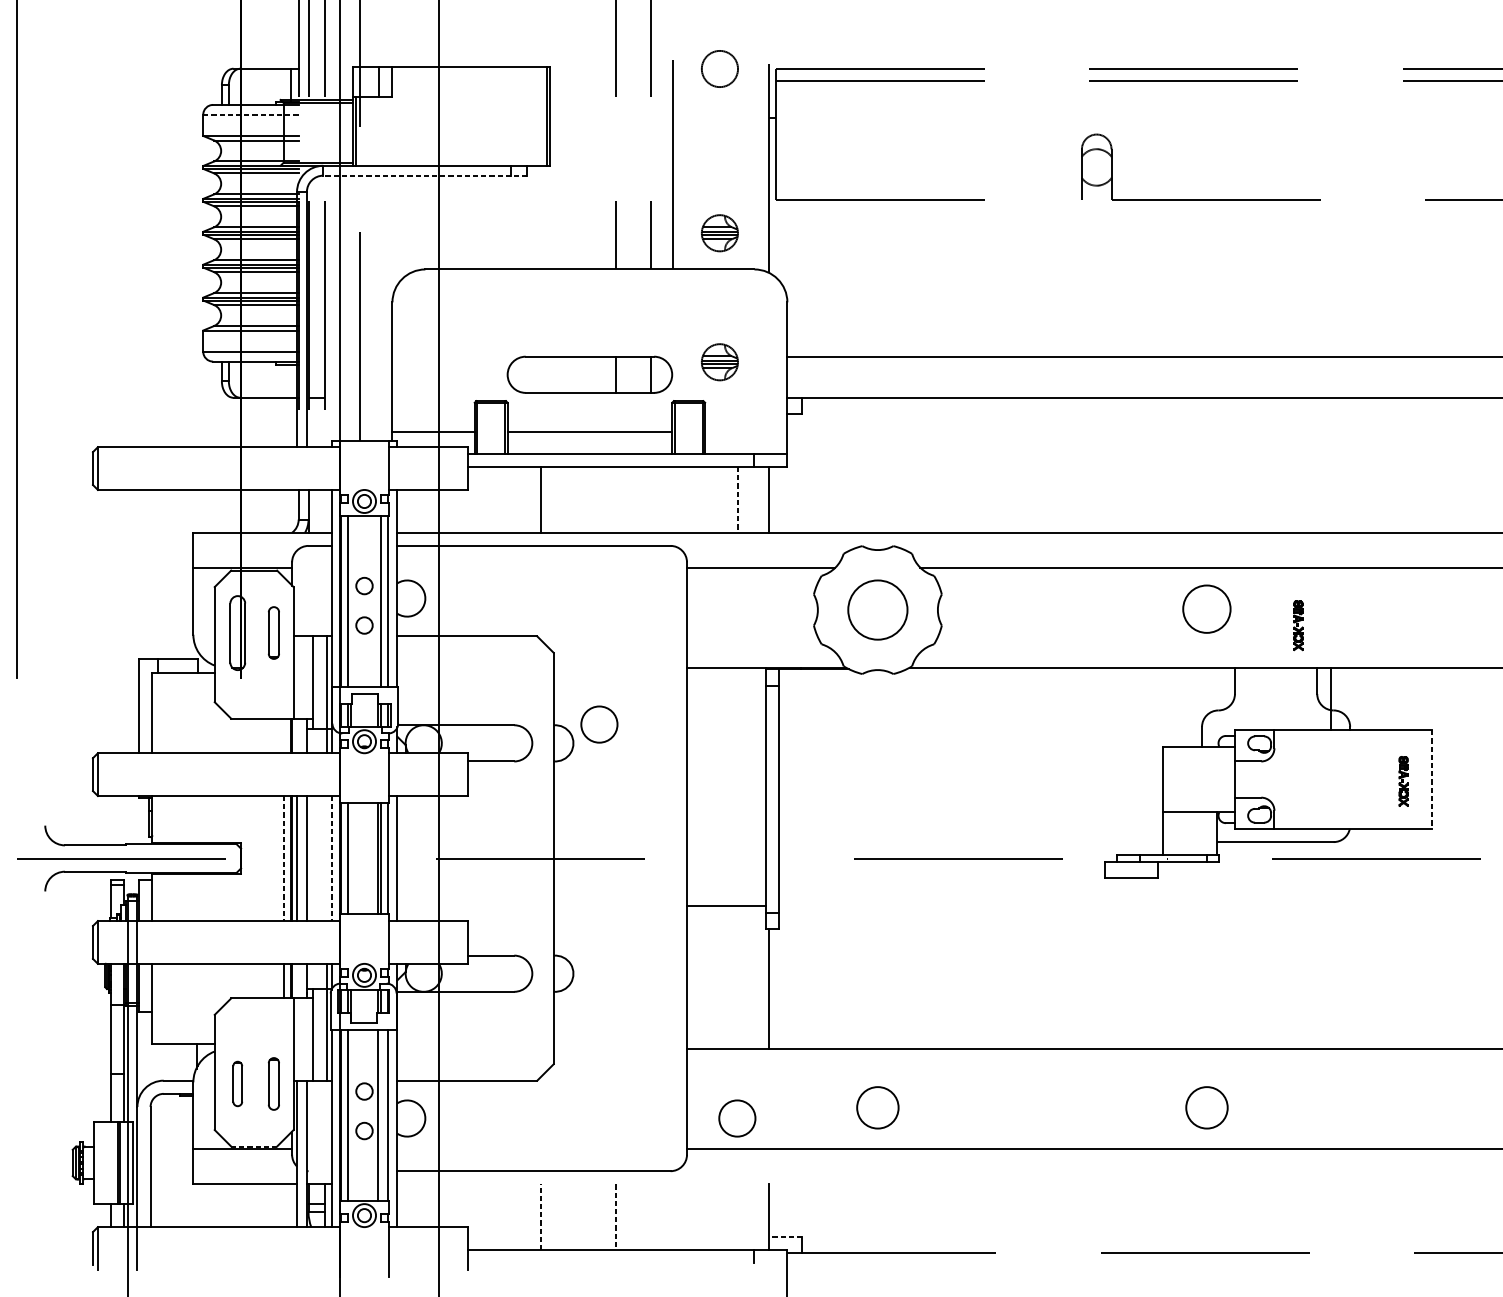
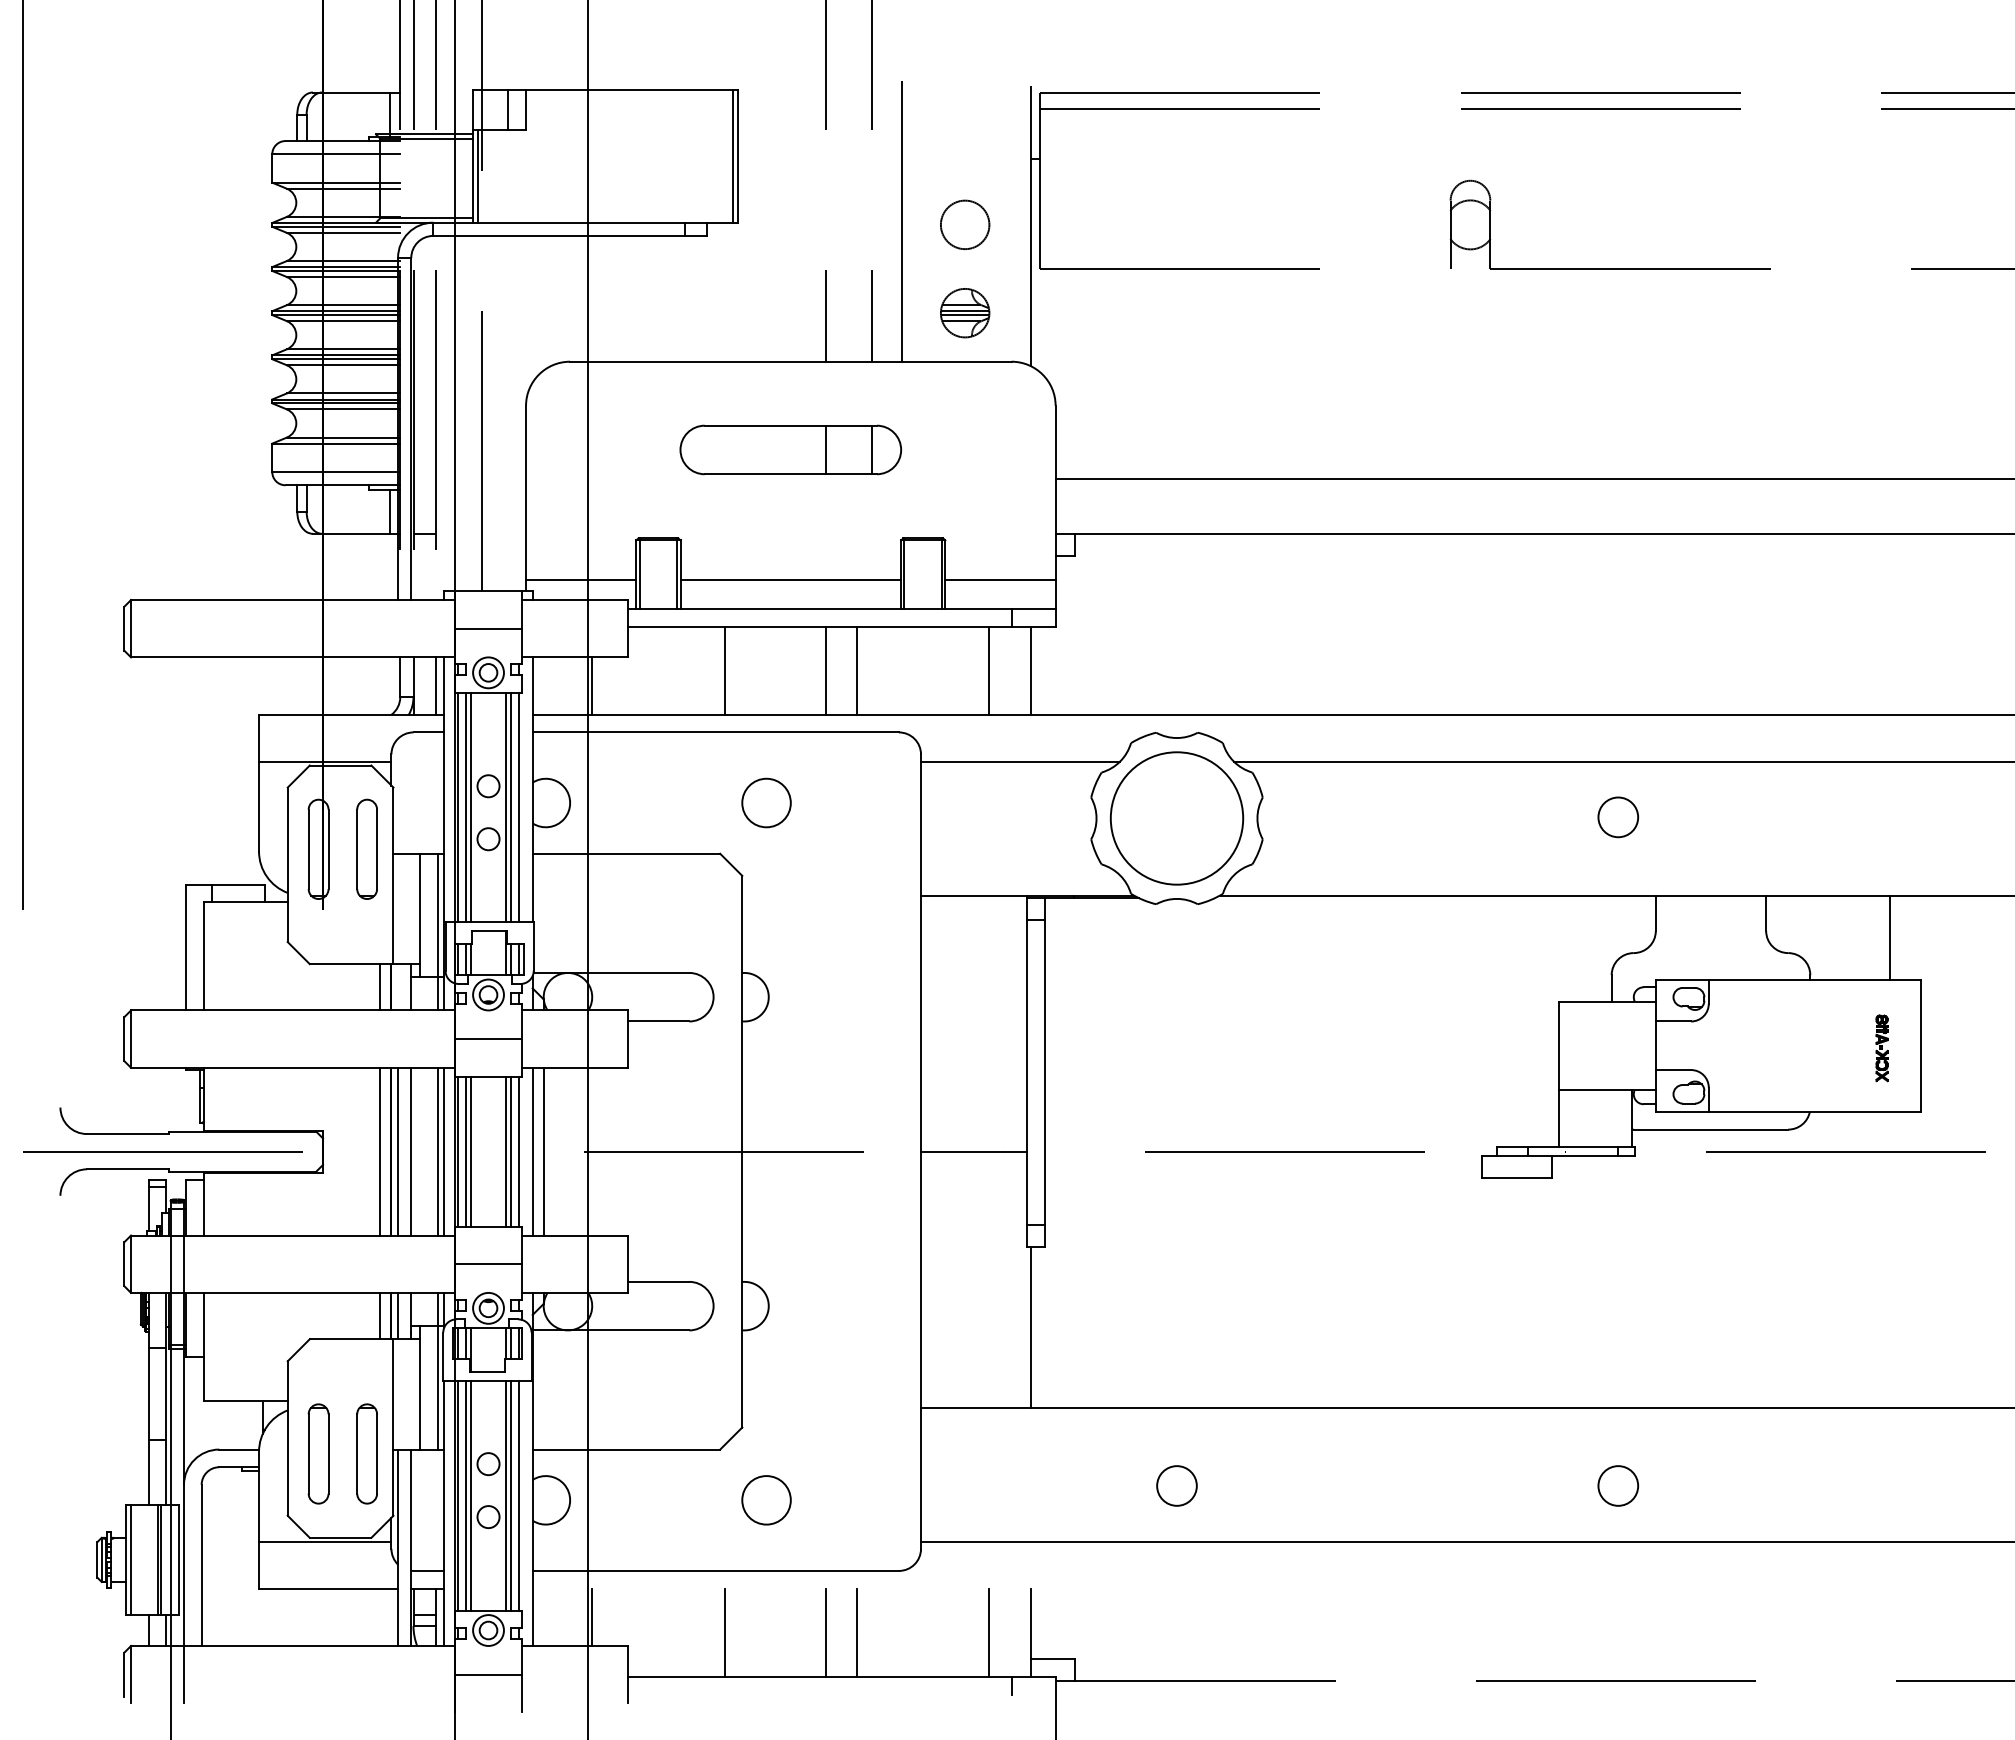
circle: (720, 68) -> (965, 224), moved
line: (251, 114) -> (336, 154), dashed -> solid
line: (425, 175) -> (570, 235), dashed -> solid
part: (720, 362) -> (965, 486), removed
part: (589, 374) -> (790, 449), moved
line: (290, 381) -> (389, 511), added
line: (746, 431) -> (1000, 579), added
line: (364, 468) -> (488, 628), added
line: (615, 499) -> (825, 670), added
line: (639, 499) -> (857, 670), added
line: (738, 500) -> (989, 671), dashed -> solid
line: (324, 510) -> (435, 685), added
line: (442, 510) -> (592, 685), added
line: (351, 601) -> (470, 807), added
line: (377, 601) -> (506, 807), added
circle: (1207, 609) -> (1618, 817), size x0.62
circle: (877, 610) -> (1176, 818), size x1.67
part: (1298, 625) -> (1740, 839), removed
part: (273, 632) -> (366, 848), size x1.43
line: (1330, 698) -> (1889, 937), moved
circle: (599, 724) -> (766, 802), moved
line: (283, 736) -> (380, 987), added
line: (364, 774) -> (488, 1039), added
line: (1432, 780) -> (1920, 1046), dashed -> solid
line: (283, 858) -> (380, 1151), dashed -> solid
line: (326, 858) -> (437, 1151), added
line: (331, 858) -> (444, 1151), dashed -> solid
line: (351, 858) -> (470, 1151), added
line: (405, 858) -> (543, 1151), added
line: (726, 905) -> (973, 1151), moved
line: (364, 942) -> (488, 1264), added
line: (297, 980) -> (398, 1315), added
part: (237, 1083) -> (318, 1453), size x1.67
part: (273, 1083) -> (366, 1453), size x1.43
circle: (877, 1107) -> (1176, 1485), size x0.71
circle: (1207, 1107) -> (1618, 1485), size x0.71
line: (351, 1114) -> (470, 1495), added
line: (380, 1114) -> (510, 1495), added
circle: (737, 1118) -> (766, 1500), moved
line: (254, 1146) -> (340, 1537), dashed -> solid
line: (98, 1162) -> (131, 1559), added
line: (319, 1170) -> (428, 1570), added
line: (442, 1205) -> (592, 1616), added
line: (540, 1217) -> (724, 1632), dashed -> solid
line: (615, 1217) -> (825, 1633), dashed -> solid
line: (639, 1217) -> (857, 1632), added
line: (738, 1217) -> (989, 1632), added
line: (785, 1237) -> (1052, 1659), dashed -> solid
line: (364, 1248) -> (488, 1674), added

